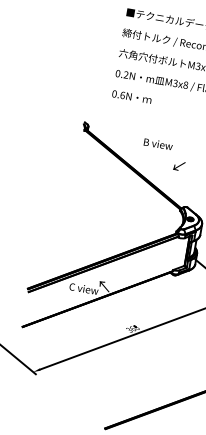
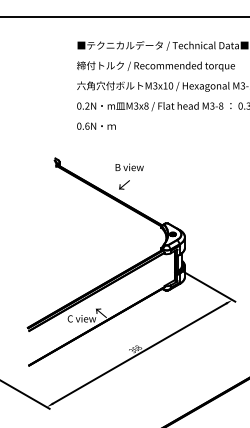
text: (179, 165) -> (124, 184), moved

